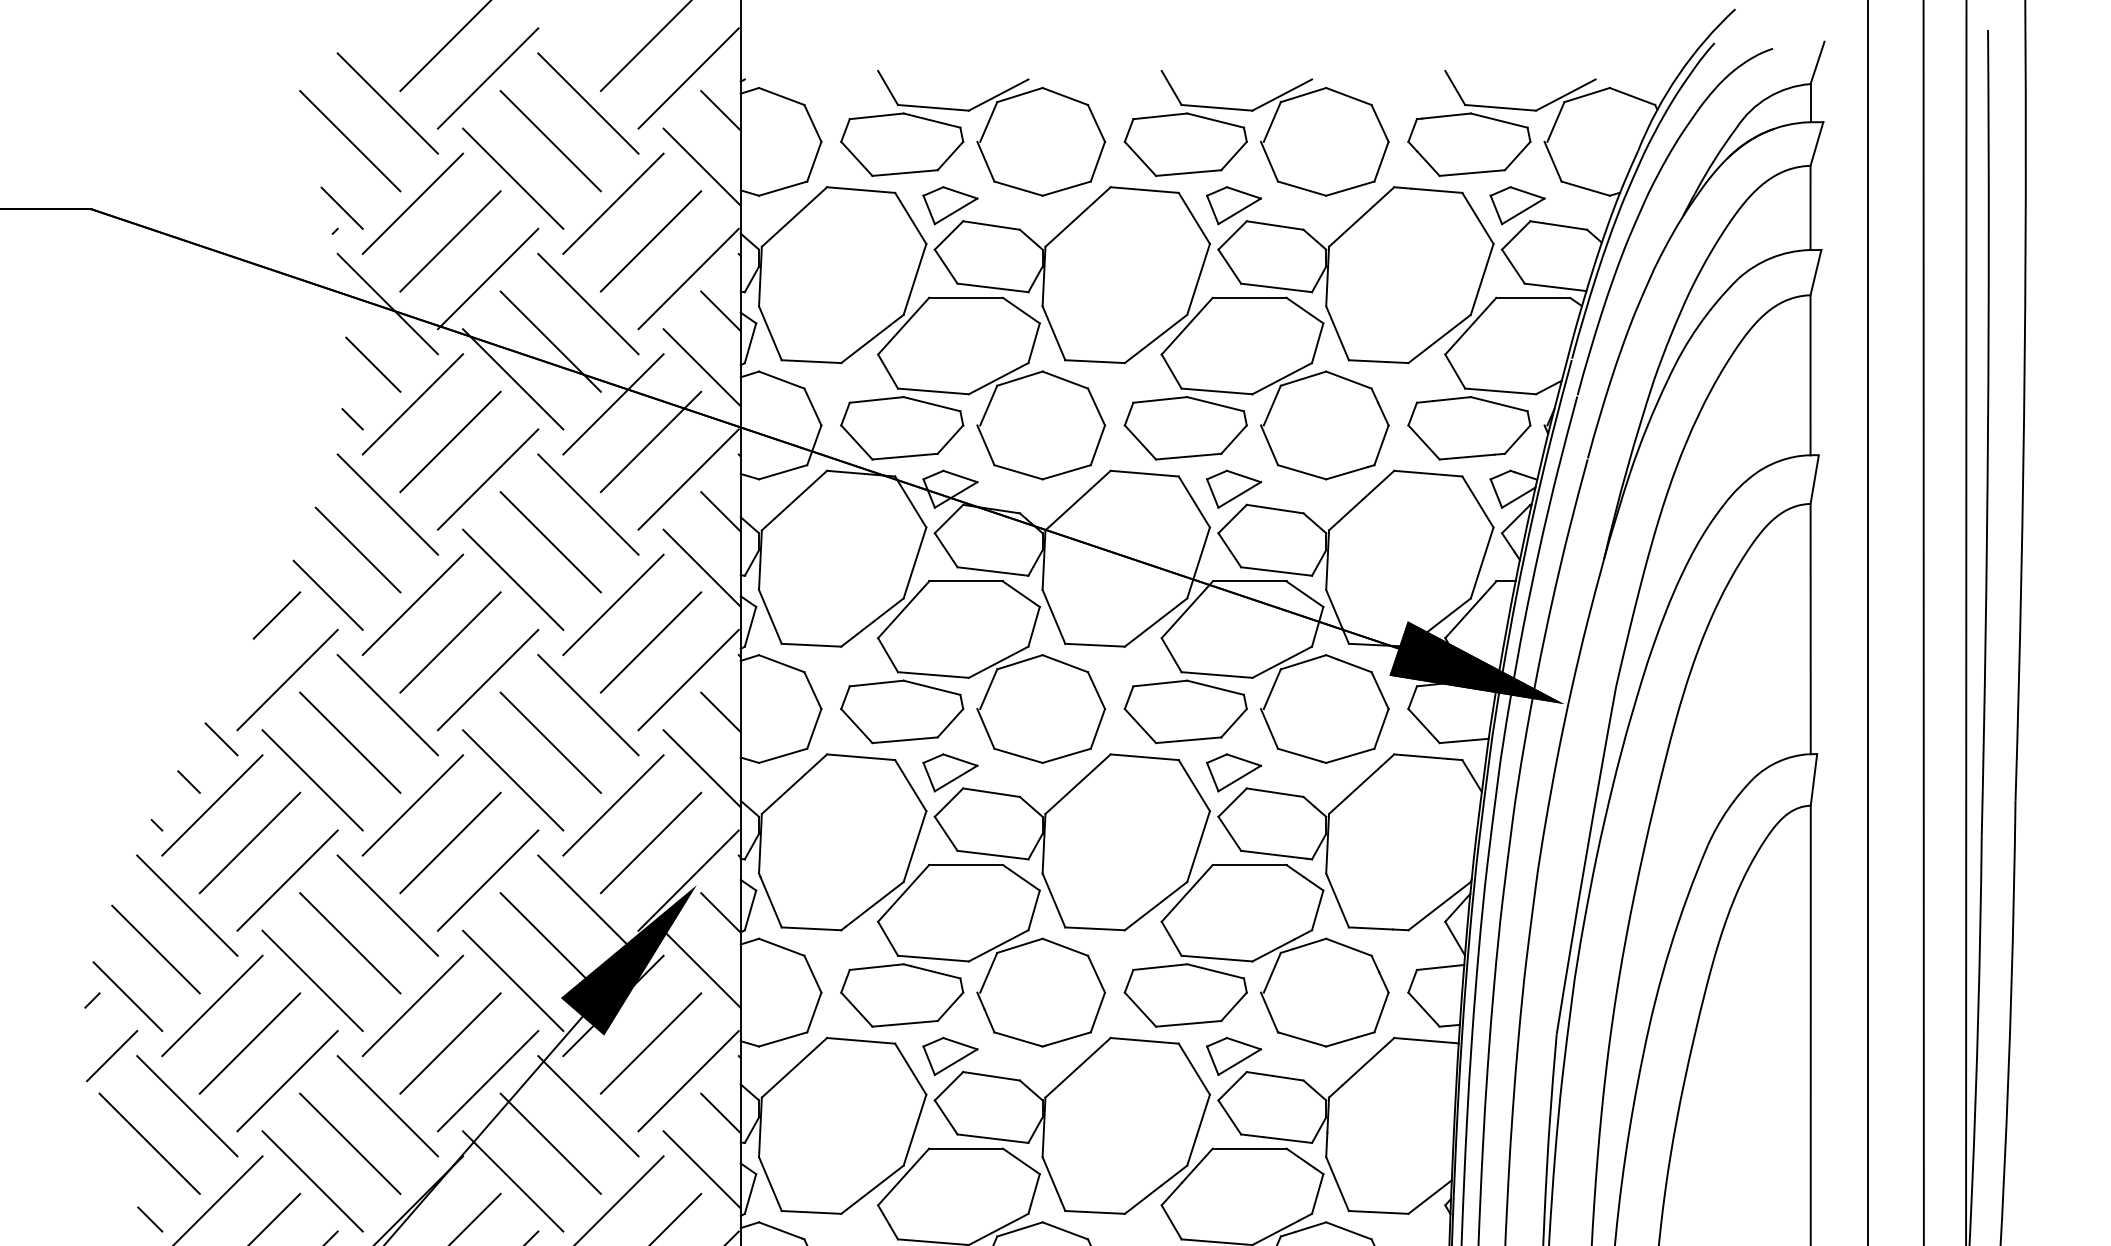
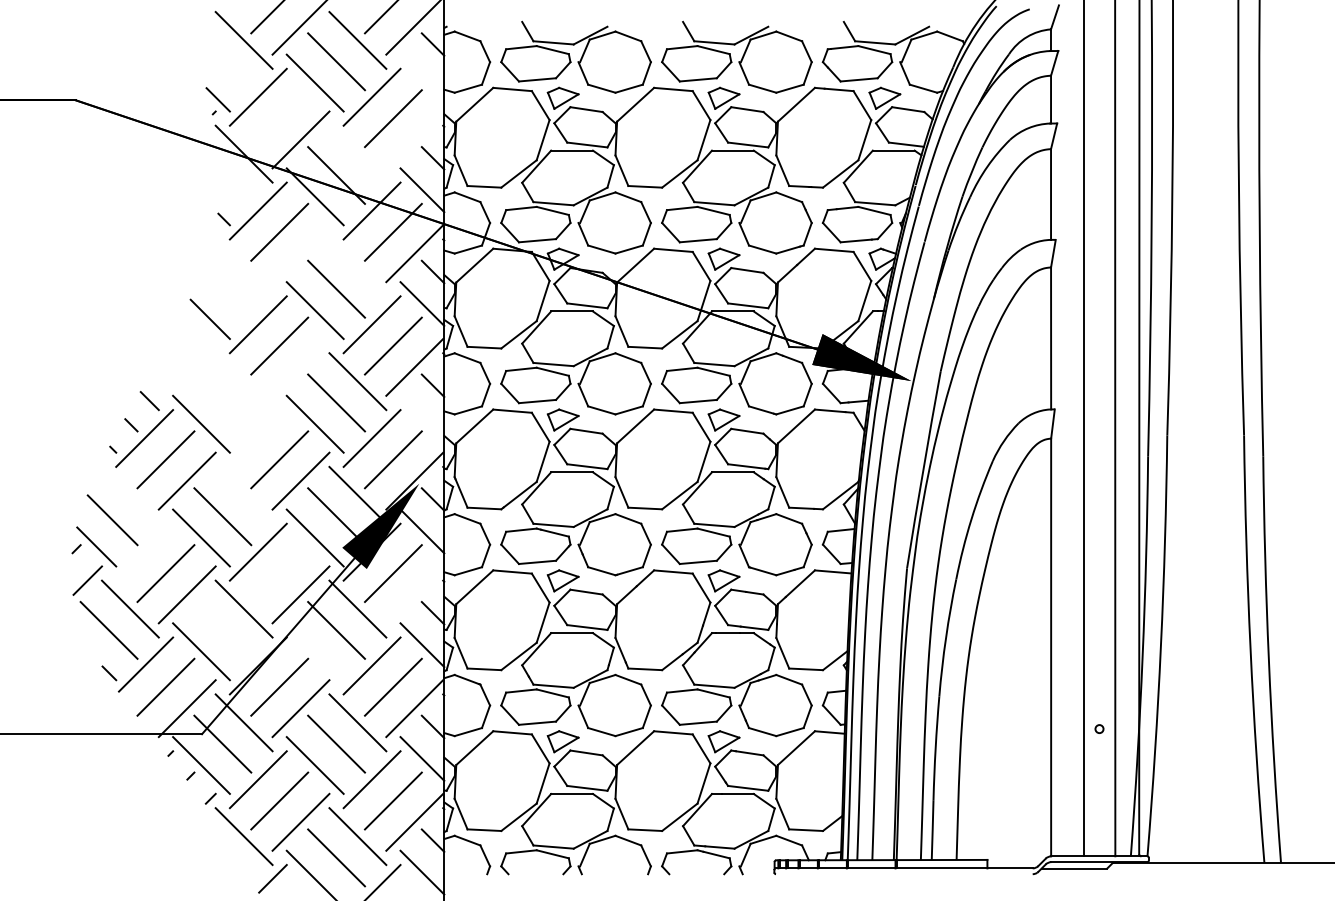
line: (349, 140) -> (222, 61), removed
line: (702, 167) -> (422, 76), removed
line: (450, 241) -> (279, 118), removed
line: (688, 278) -> (414, 139), removed
line: (587, 302) -> (357, 153), removed
line: (372, 364) -> (235, 188), removed
line: (487, 479) -> (300, 253), removed
line: (386, 503) -> (243, 267), removed
line: (587, 503) -> (357, 267), removed
line: (358, 549) -> (227, 293), removed
line: (277, 614) -> (181, 330), removed
line: (286, 678) -> (186, 366), removed
line: (487, 678) -> (300, 366), removed
line: (386, 704) -> (243, 381), removed
line: (349, 741) -> (222, 402), removed
line: (702, 768) -> (422, 417), removed
line: (411, 805) -> (257, 438), removed
line: (185, 904) -> (129, 494), removed
line: (386, 904) -> (243, 494), removed
line: (212, 1004) -> (144, 551), removed
line: (450, 1043) -> (279, 573), removed
line: (688, 1080) -> (414, 594), removed
line: (349, 1143) -> (222, 630), removed
line: (511, 1180) -> (314, 651), removed

